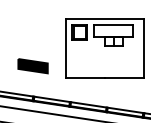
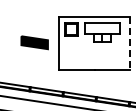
line: (143, 49) -> (129, 44), solid -> dashed
part: (32, 65) -> (34, 42), moved

